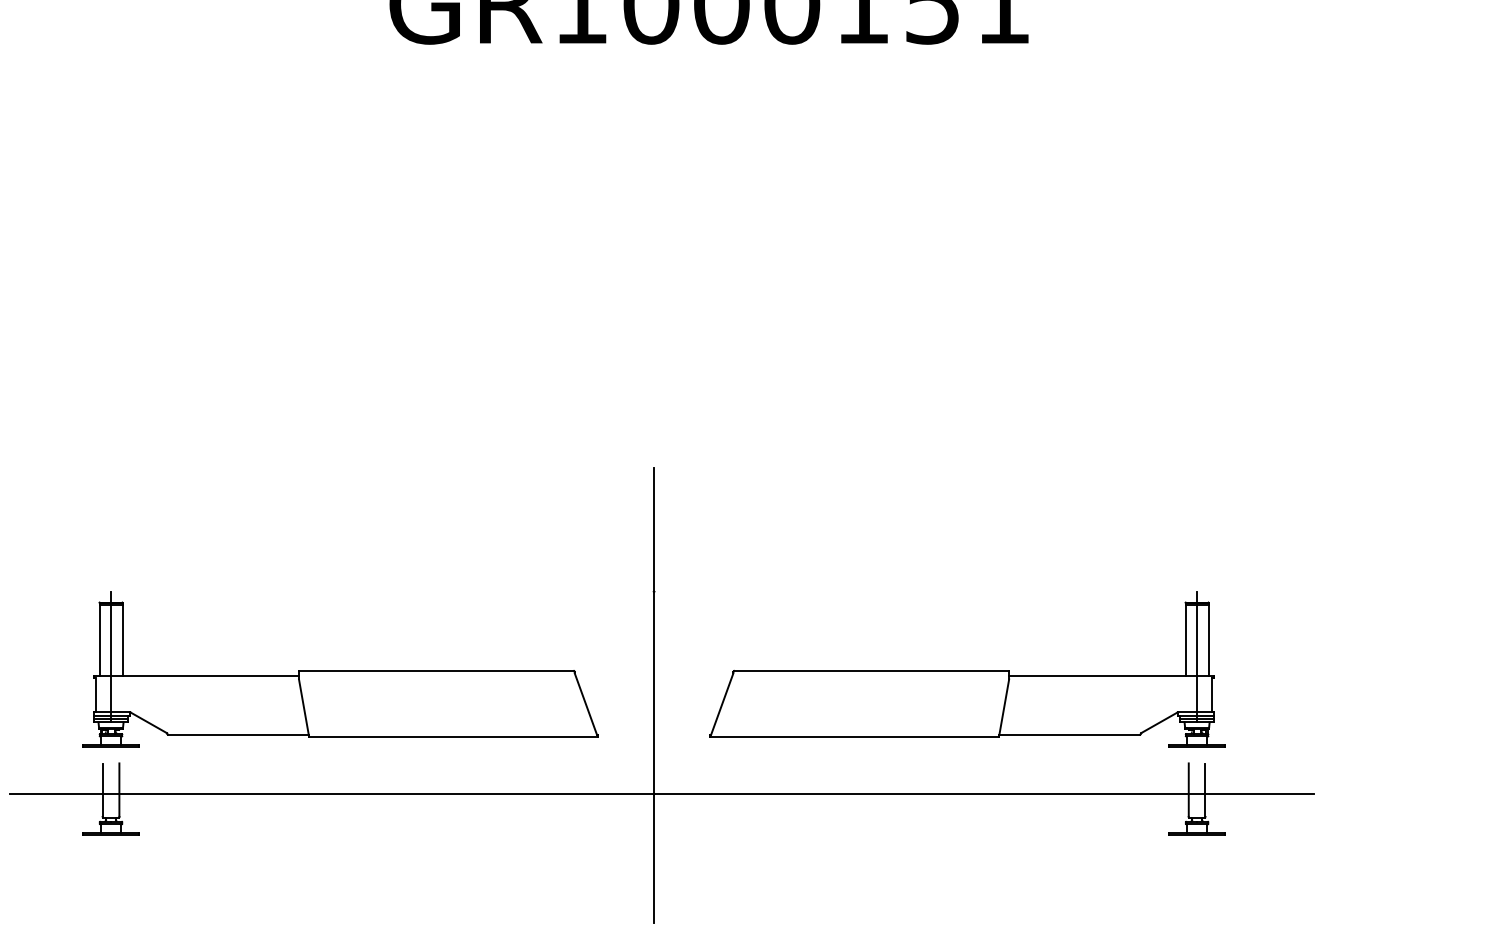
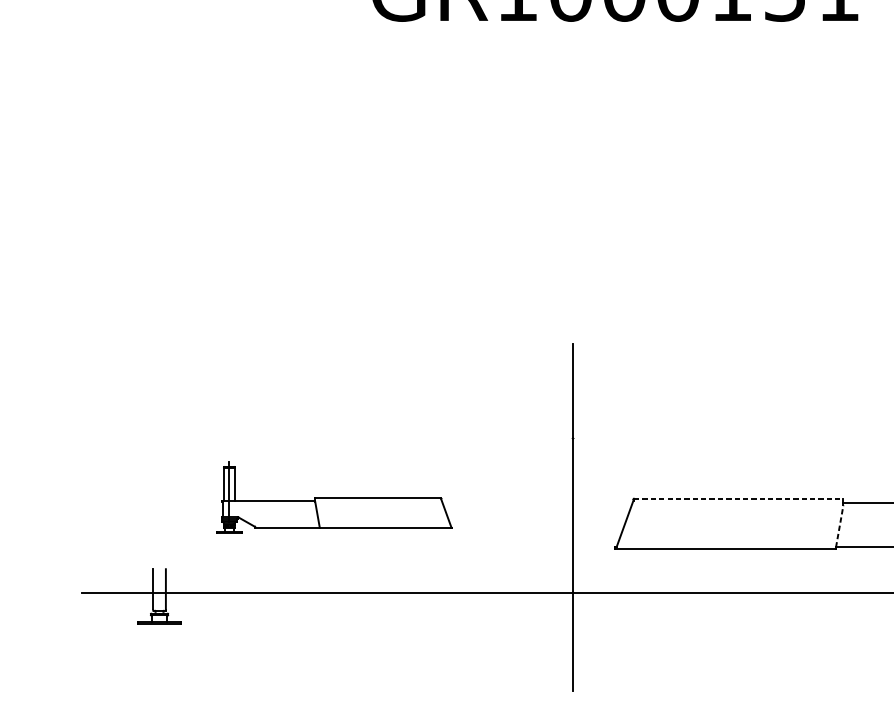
part: (340, 669) -> (334, 497), size x0.6
line: (872, 670) -> (739, 498), solid -> dashed
line: (1004, 706) -> (839, 525), solid -> dashed

